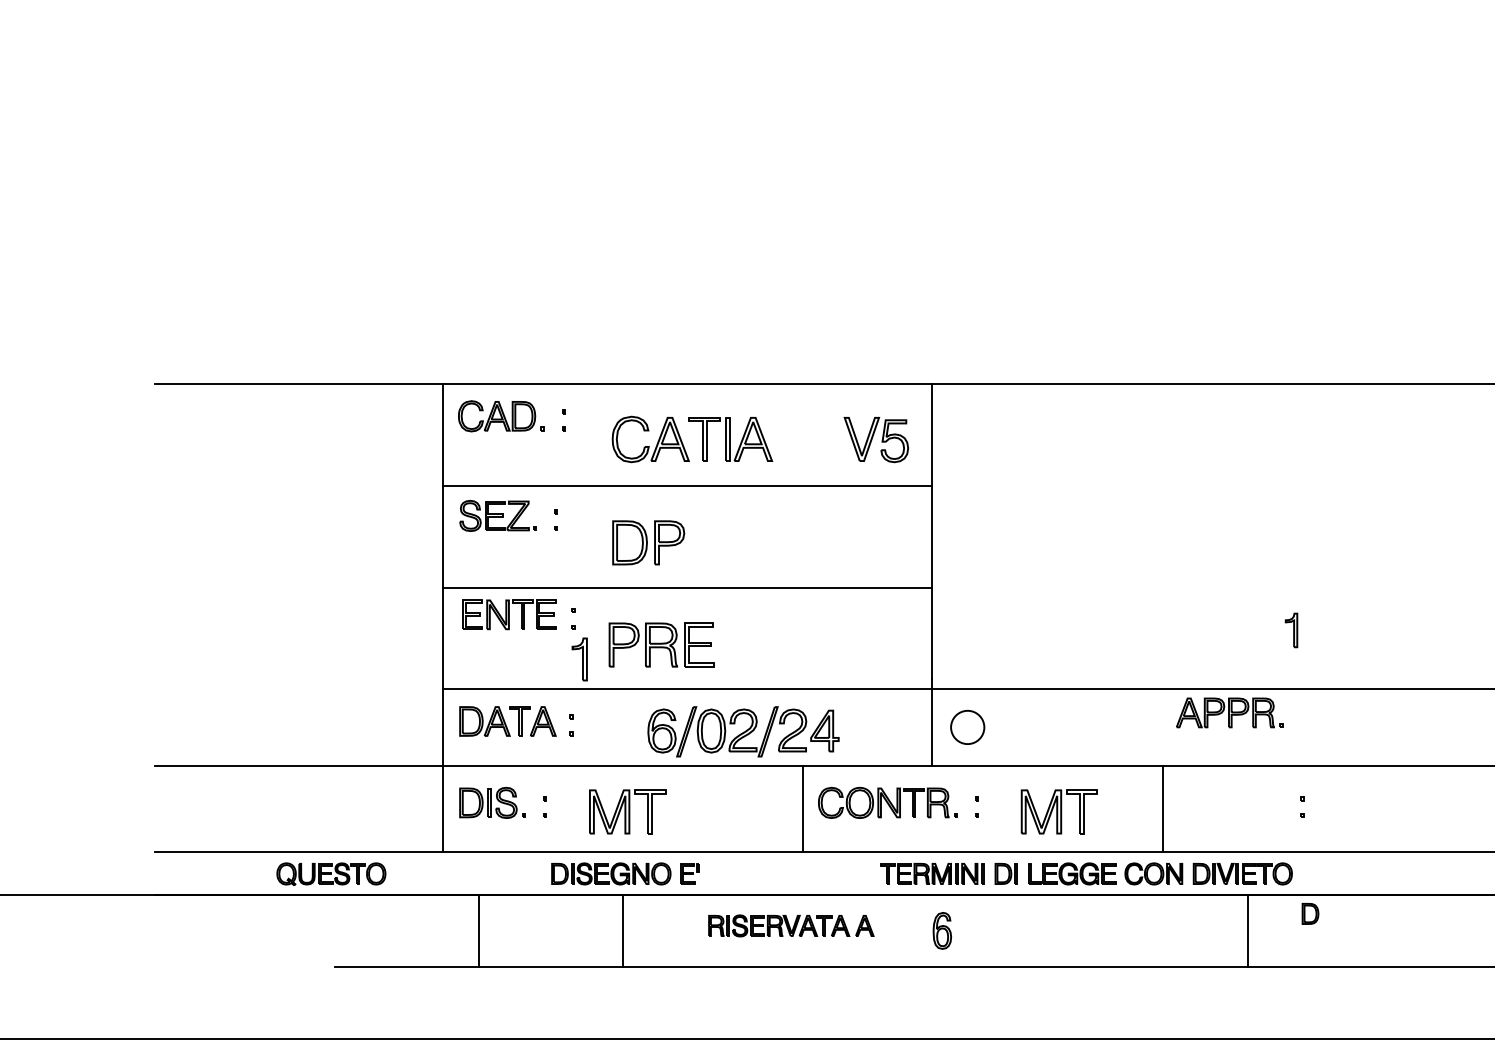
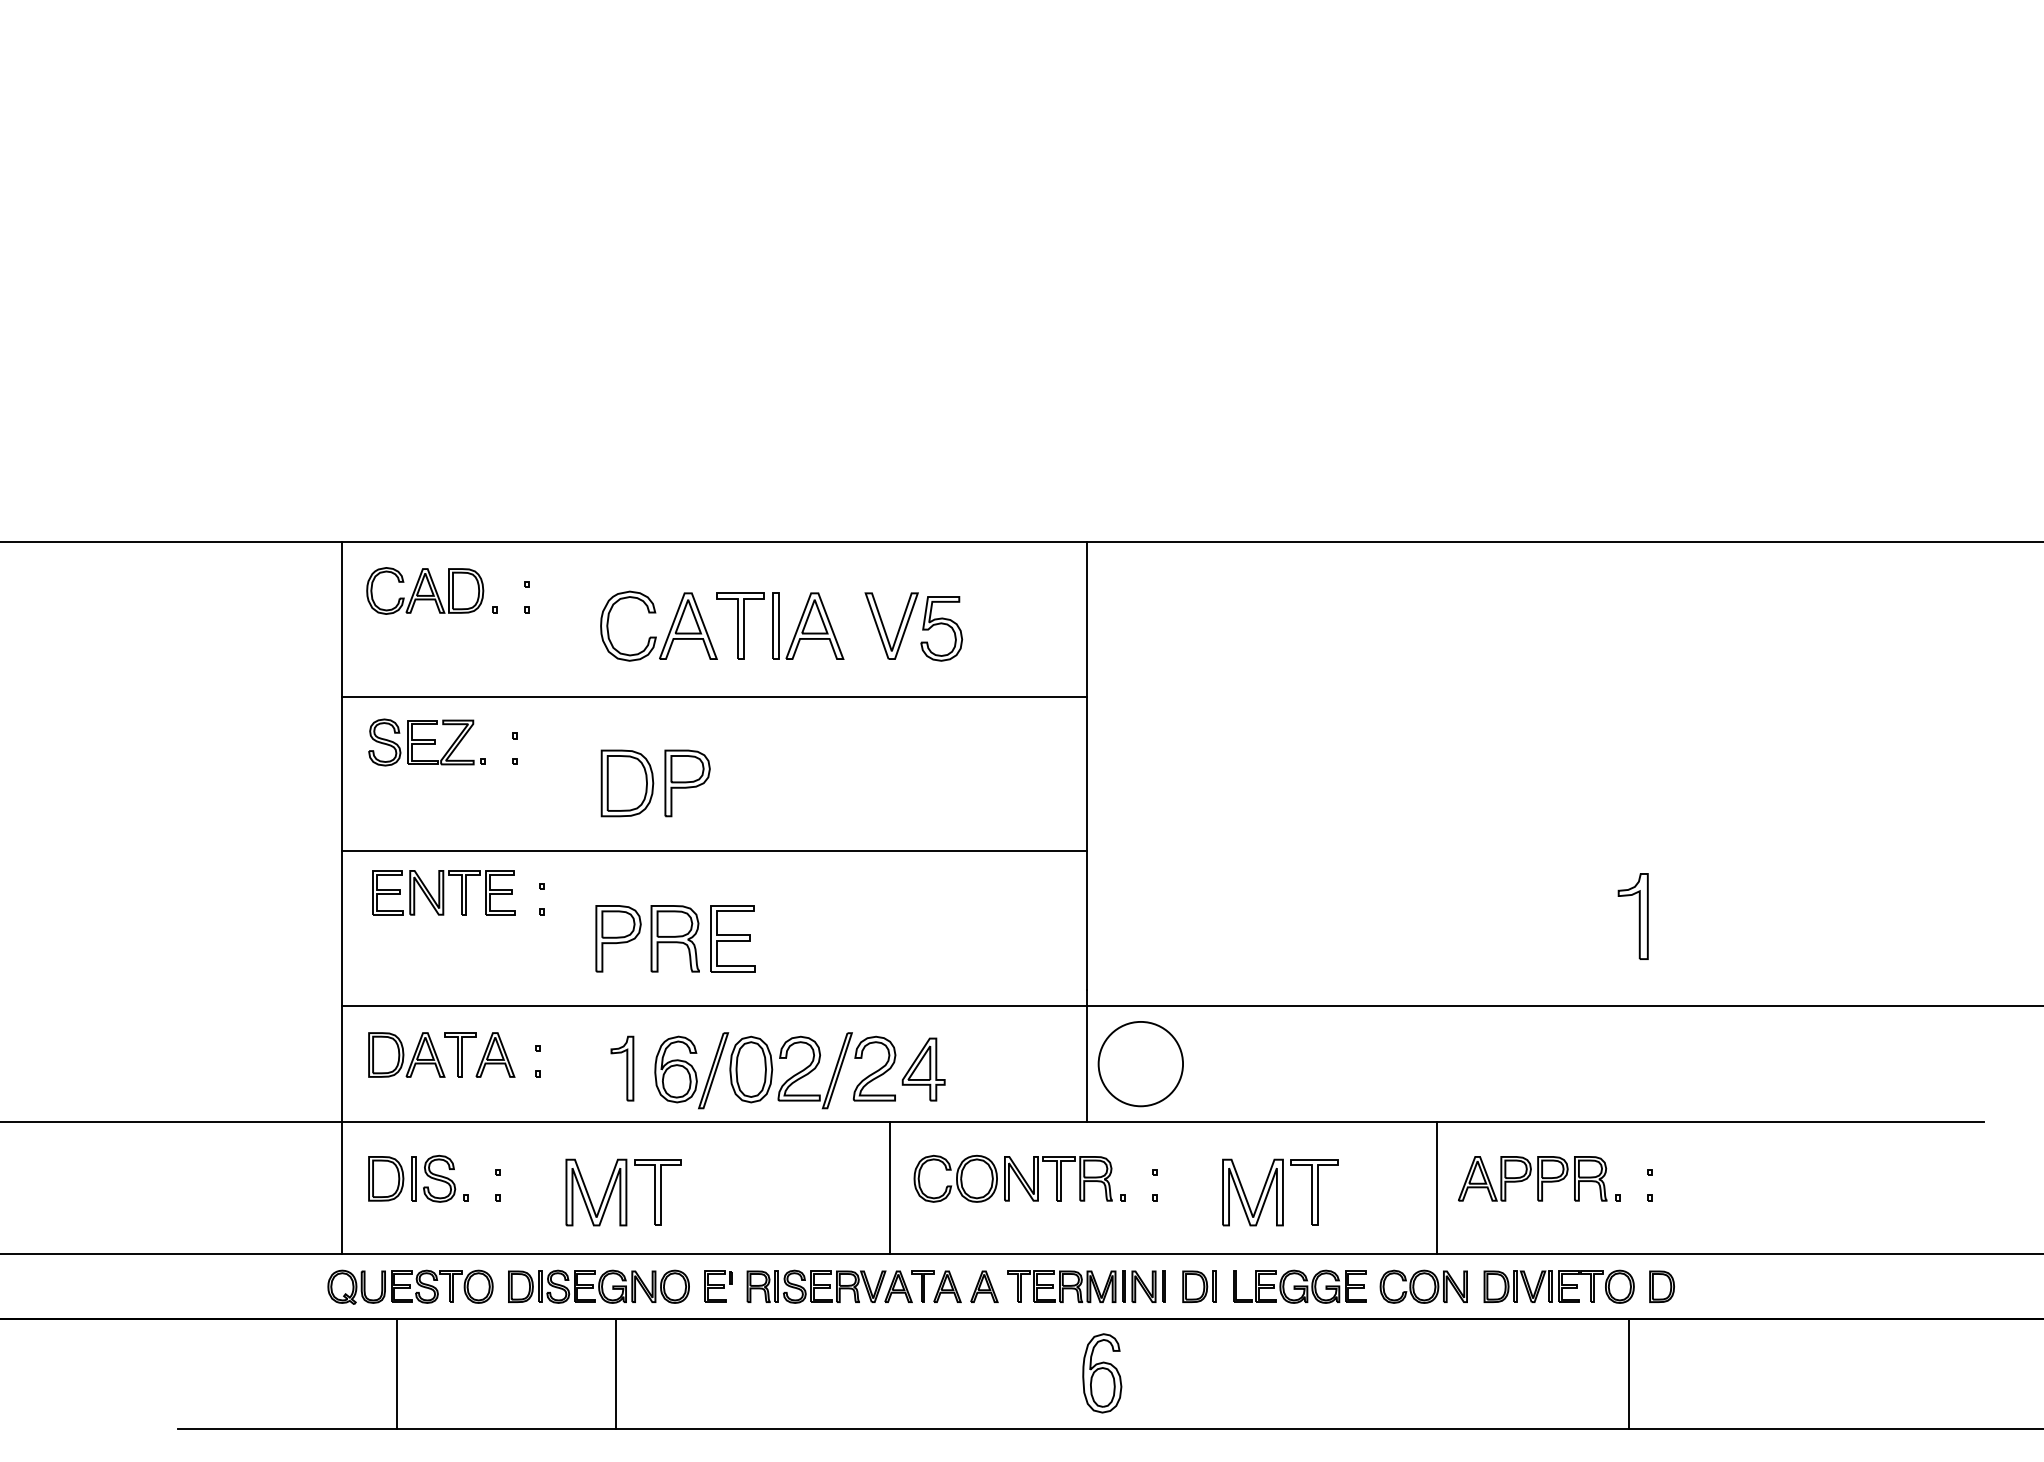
part: (876, 440) -> (913, 627), moved
part: (1291, 630) -> (1633, 916), size x1.67
part: (579, 659) -> (622, 1068), moved
part: (1229, 712) -> (1538, 1178), moved
circle: (967, 727) -> (1140, 1064), size x1.67
part: (331, 873) -> (410, 1286), moved
part: (1310, 913) -> (1662, 1286), moved
part: (791, 925) -> (872, 1286), moved
part: (942, 930) -> (1102, 1372), size x1.43
line: (1247, 931) -> (1628, 1374), moved

